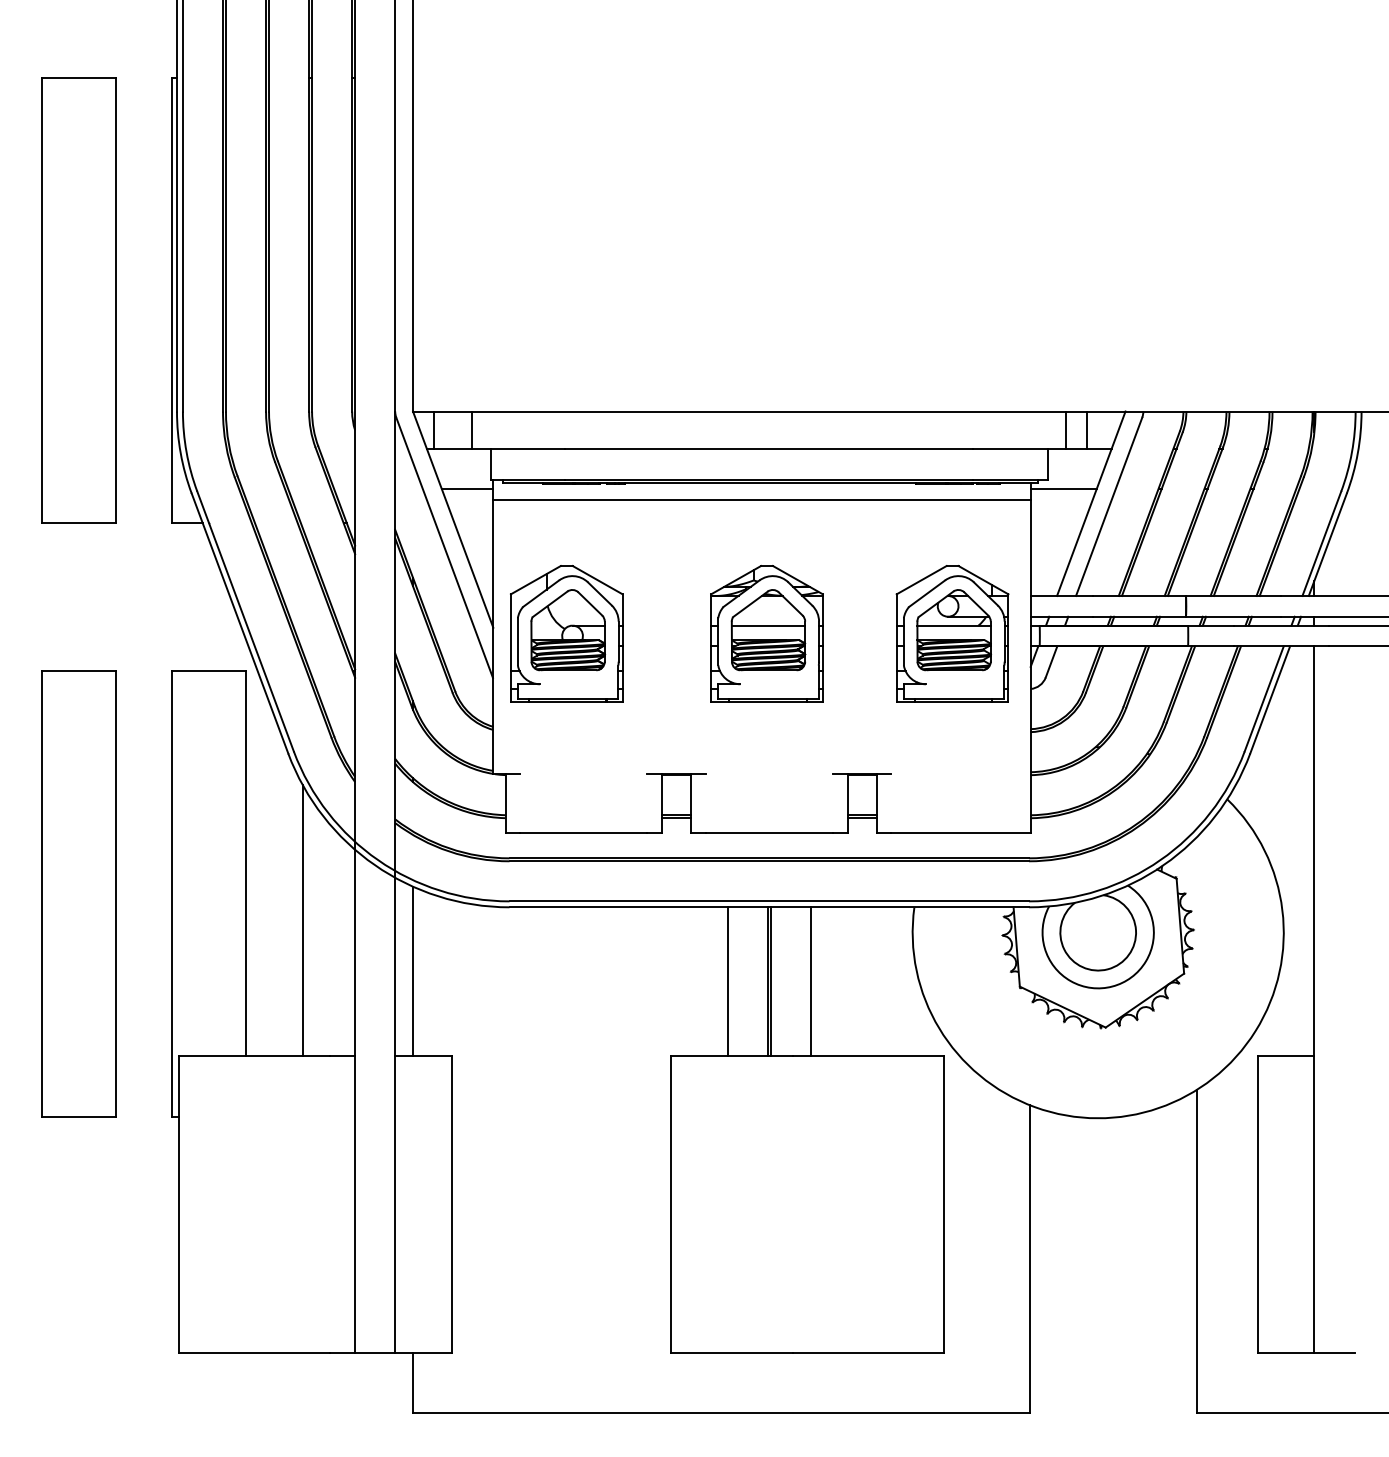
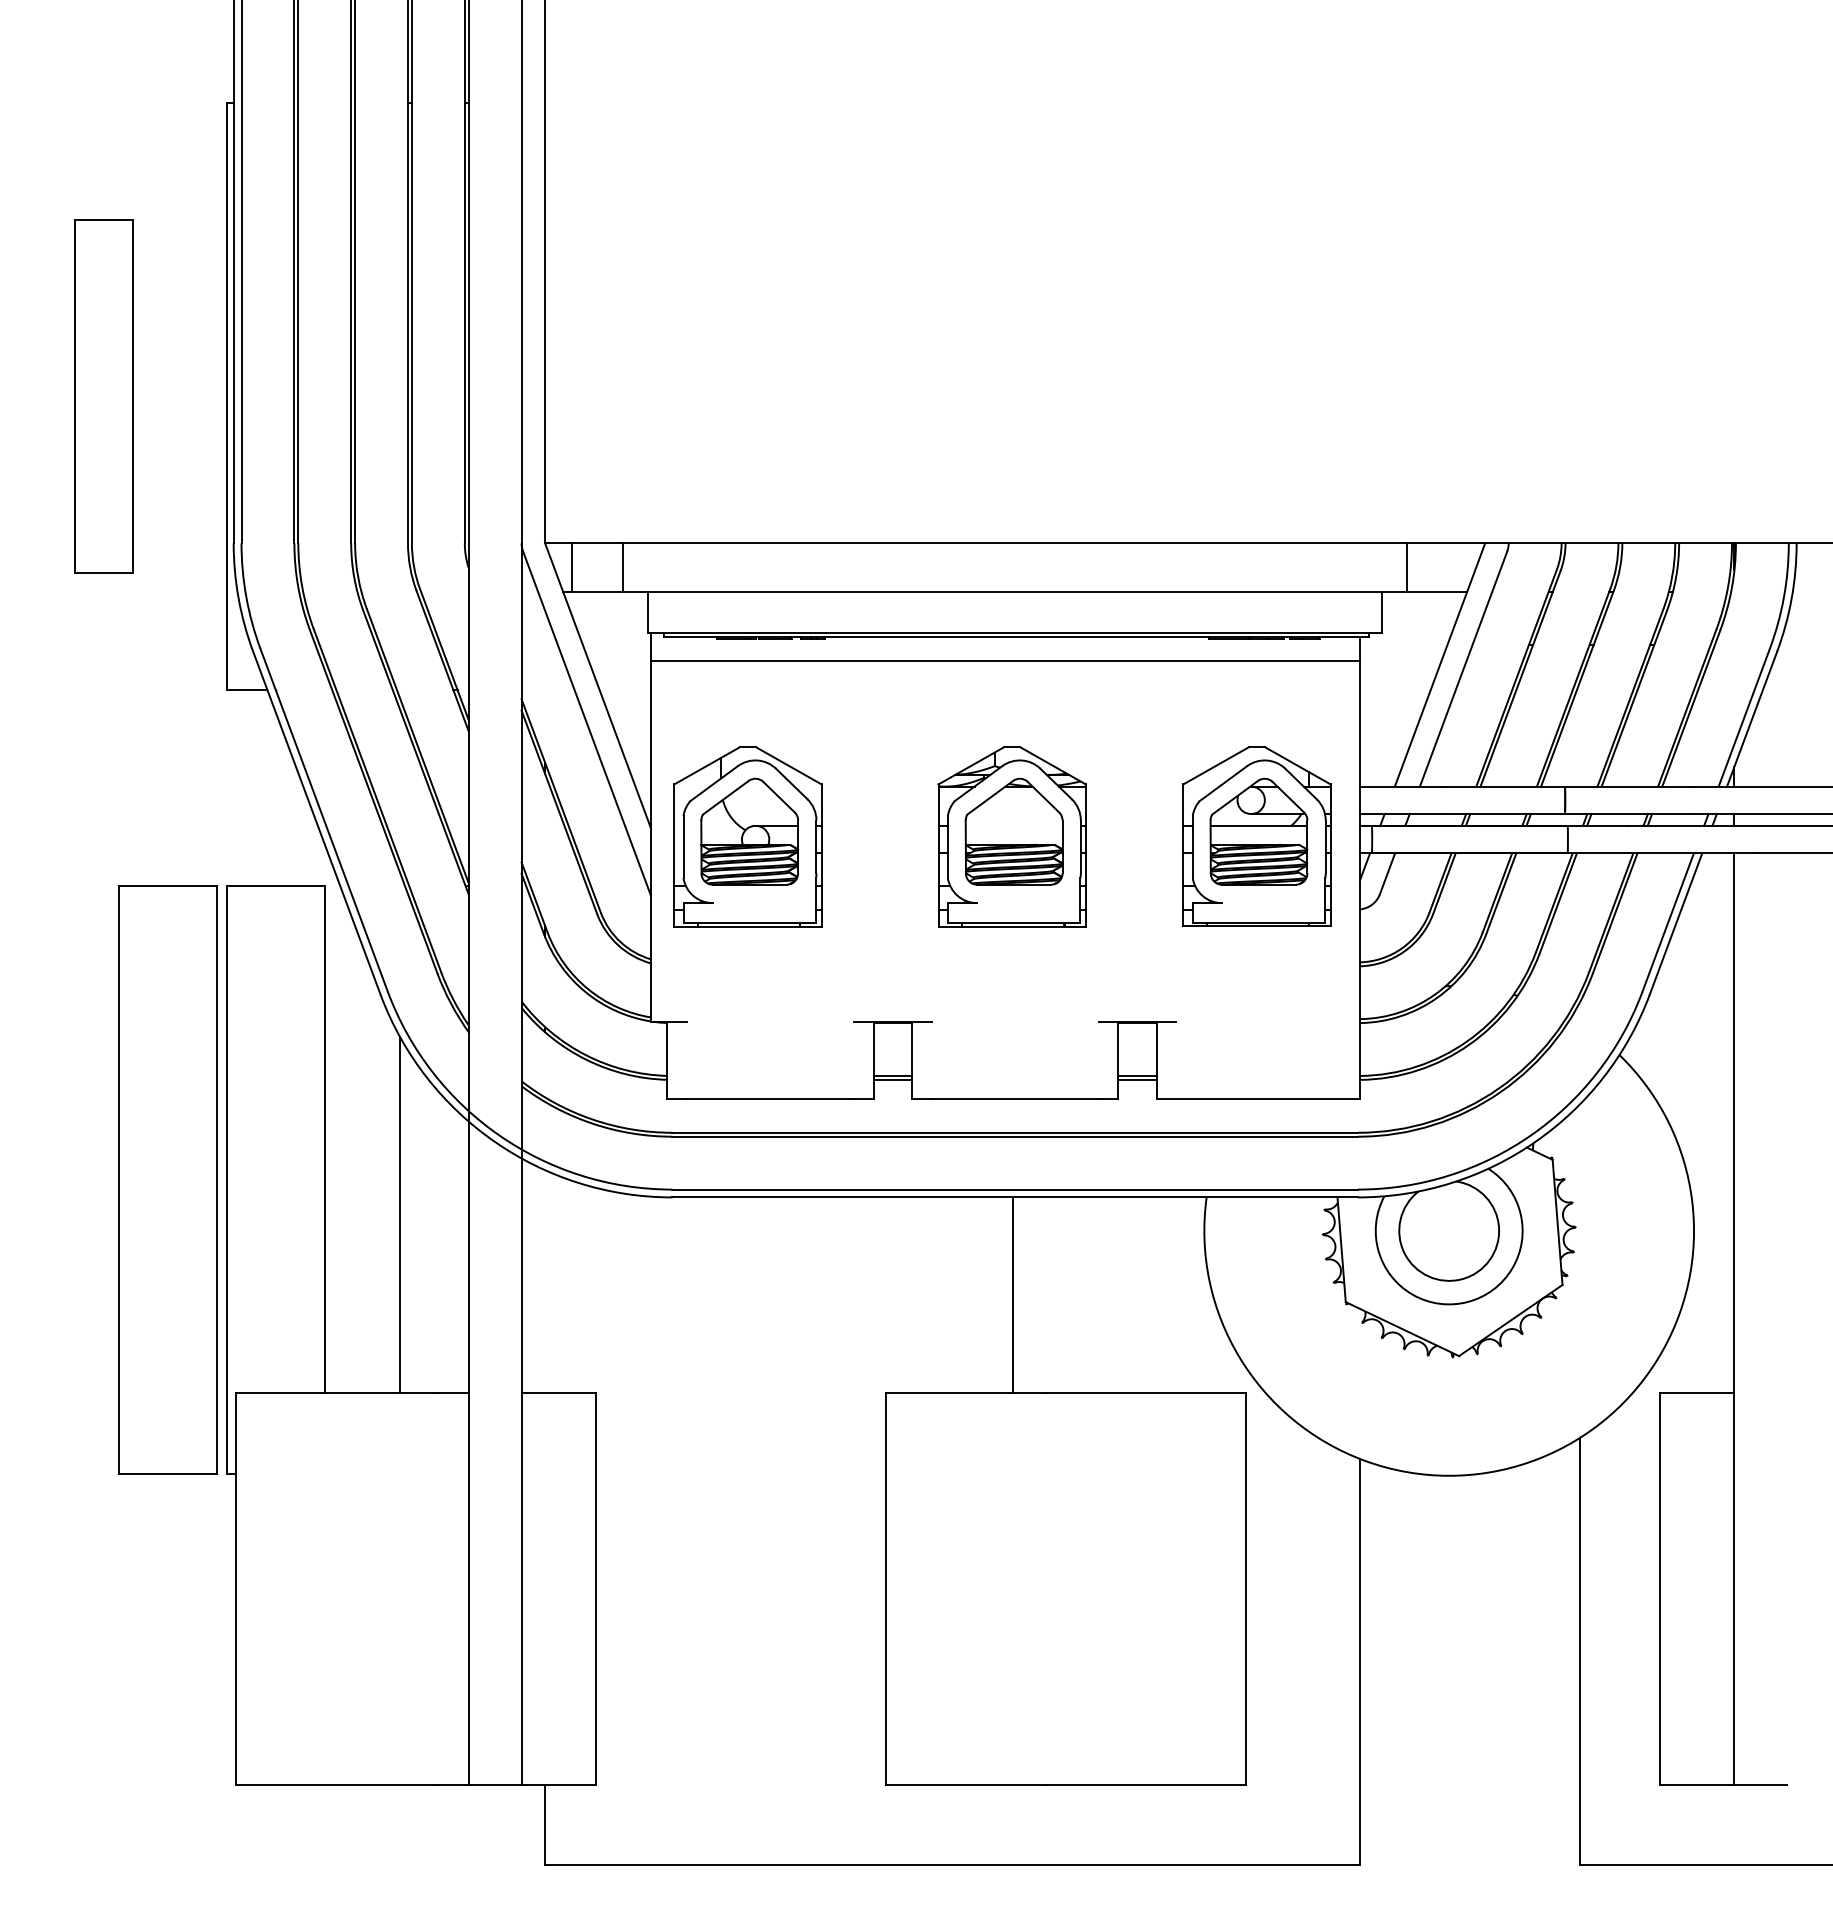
part: (78, 300) -> (103, 396), size x0.6
line: (1086, 429) -> (1433, 567), removed
line: (467, 488) -> (616, 644), removed
line: (1063, 488) -> (1403, 644), removed
line: (768, 625) -> (1013, 825), removed
part: (78, 893) -> (167, 1179), moved
line: (413, 971) -> (545, 1281), removed
line: (727, 981) -> (960, 1295), removed
line: (771, 981) -> (1017, 1295), removed
line: (811, 981) -> (1070, 1295), removed

